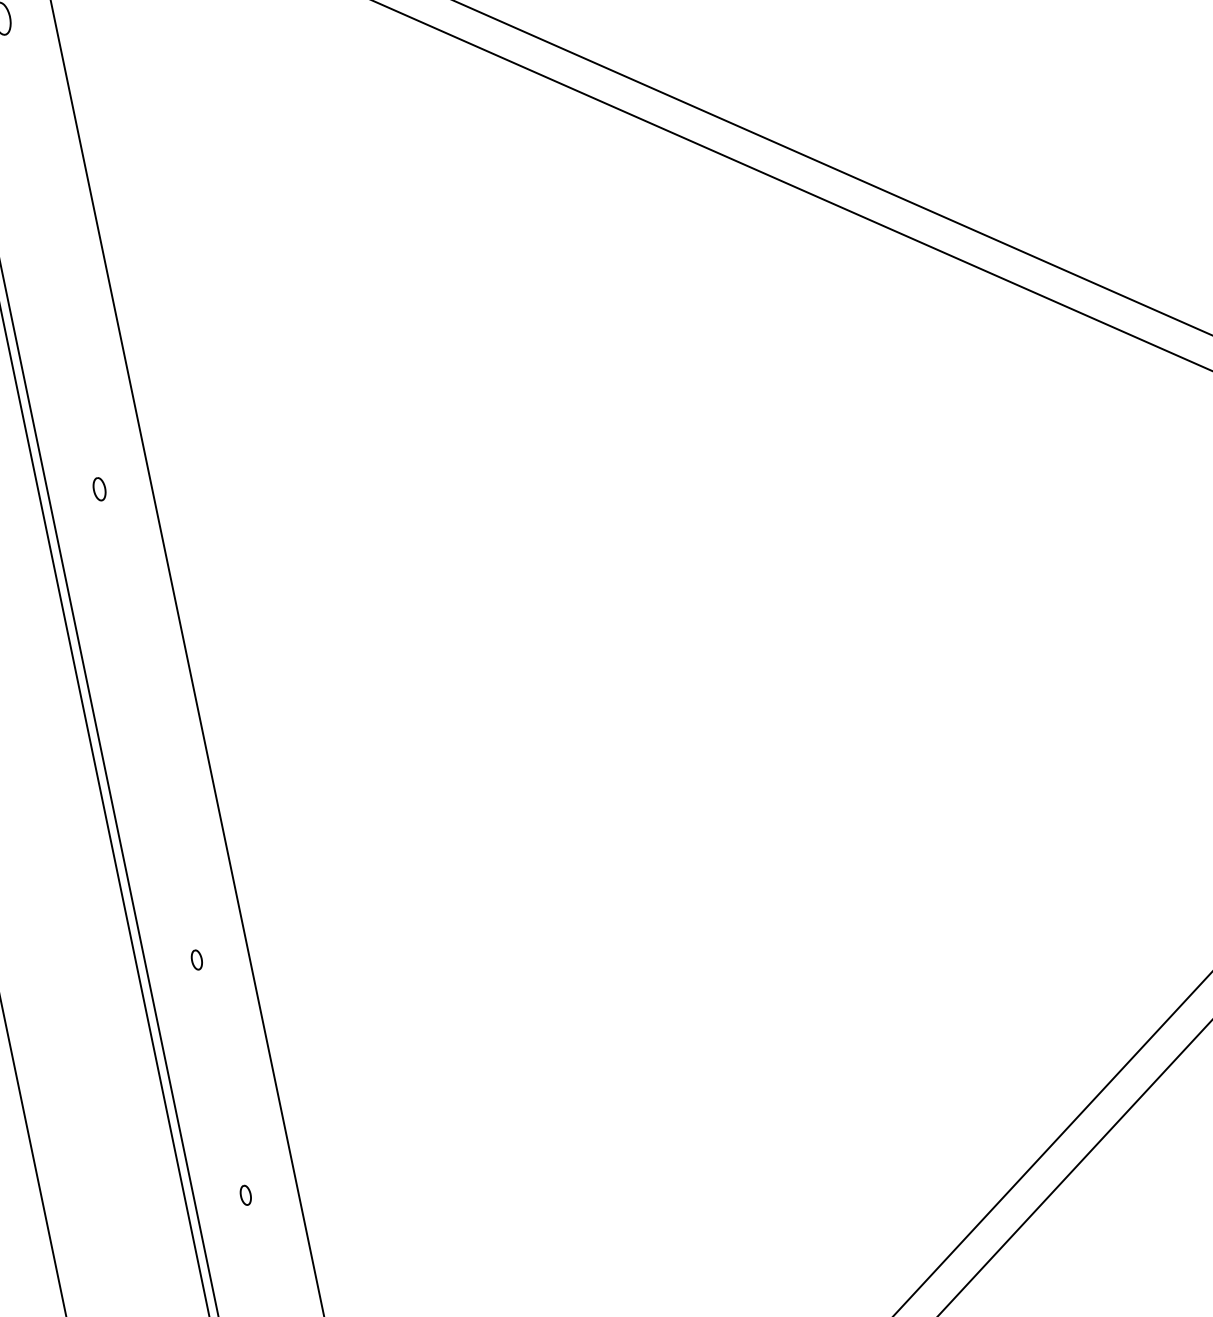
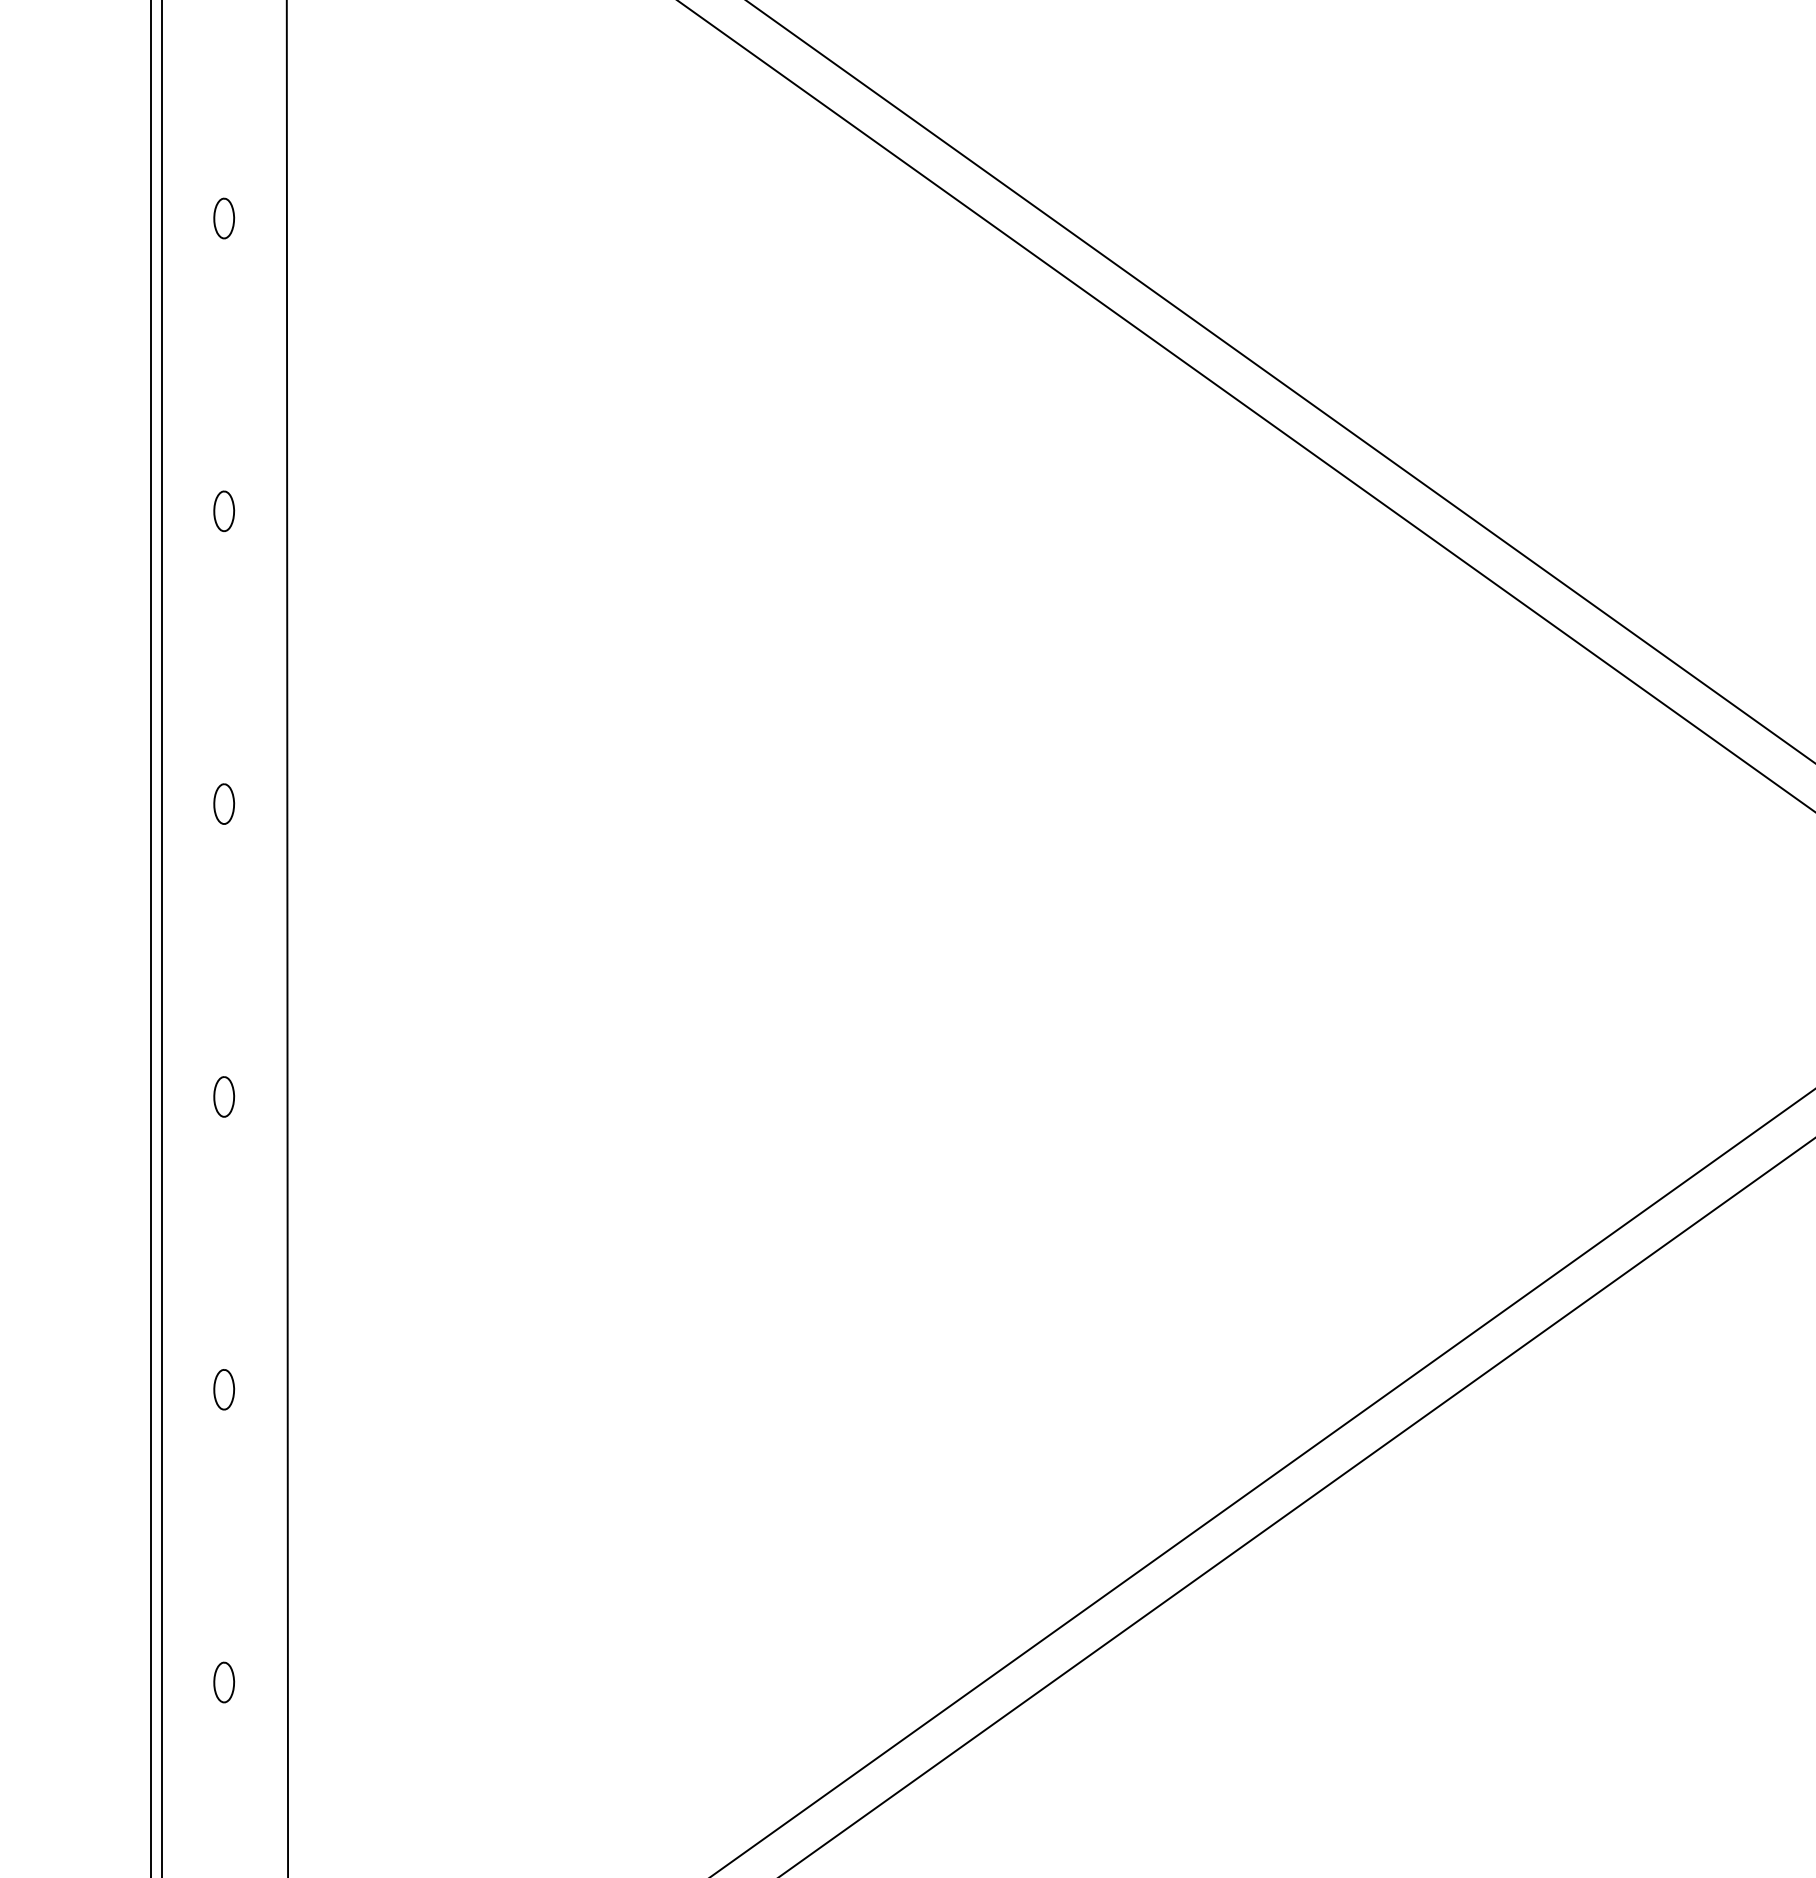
part: (51, 253) -> (224, 218), added
part: (99, 488) -> (224, 510), size x1.43
part: (148, 724) -> (224, 803), added
part: (196, 959) -> (223, 1096), size x1.67
part: (245, 1195) -> (224, 1389), size x1.67

